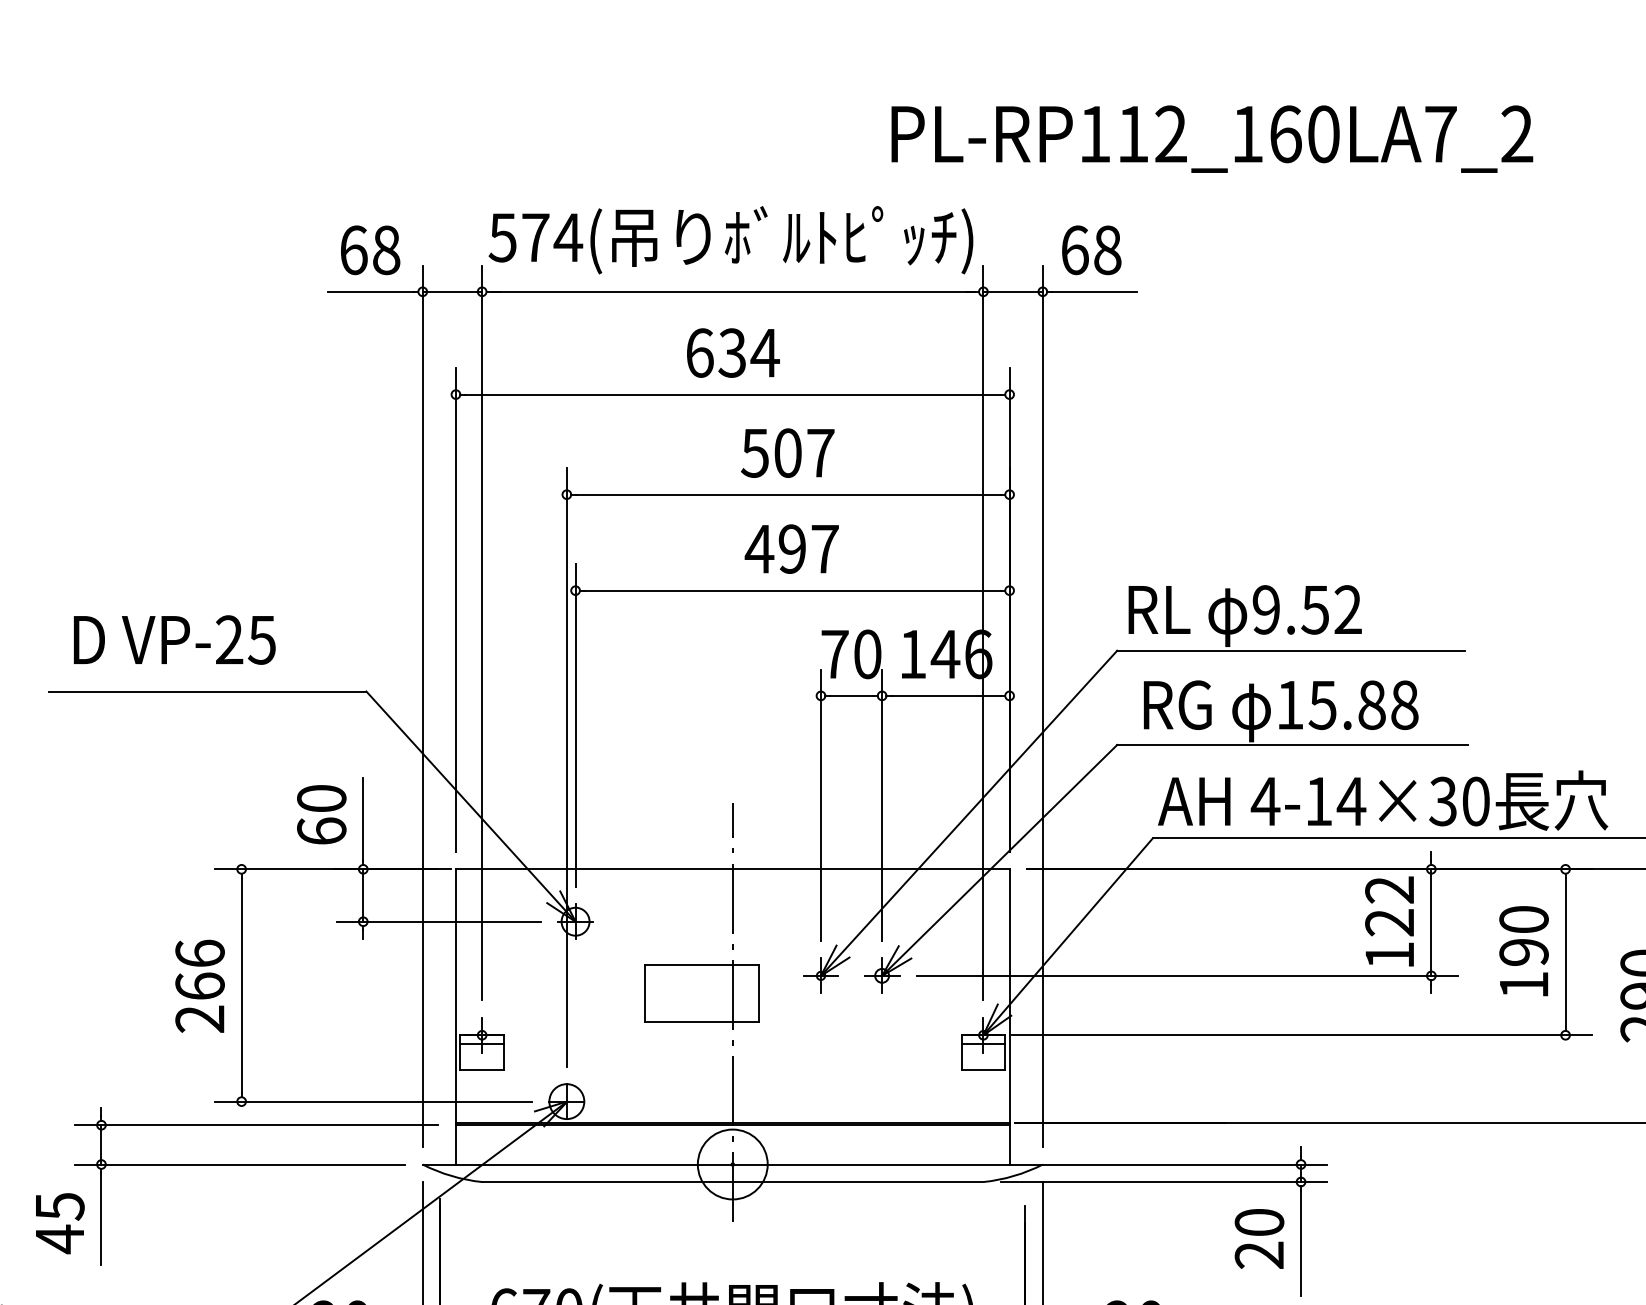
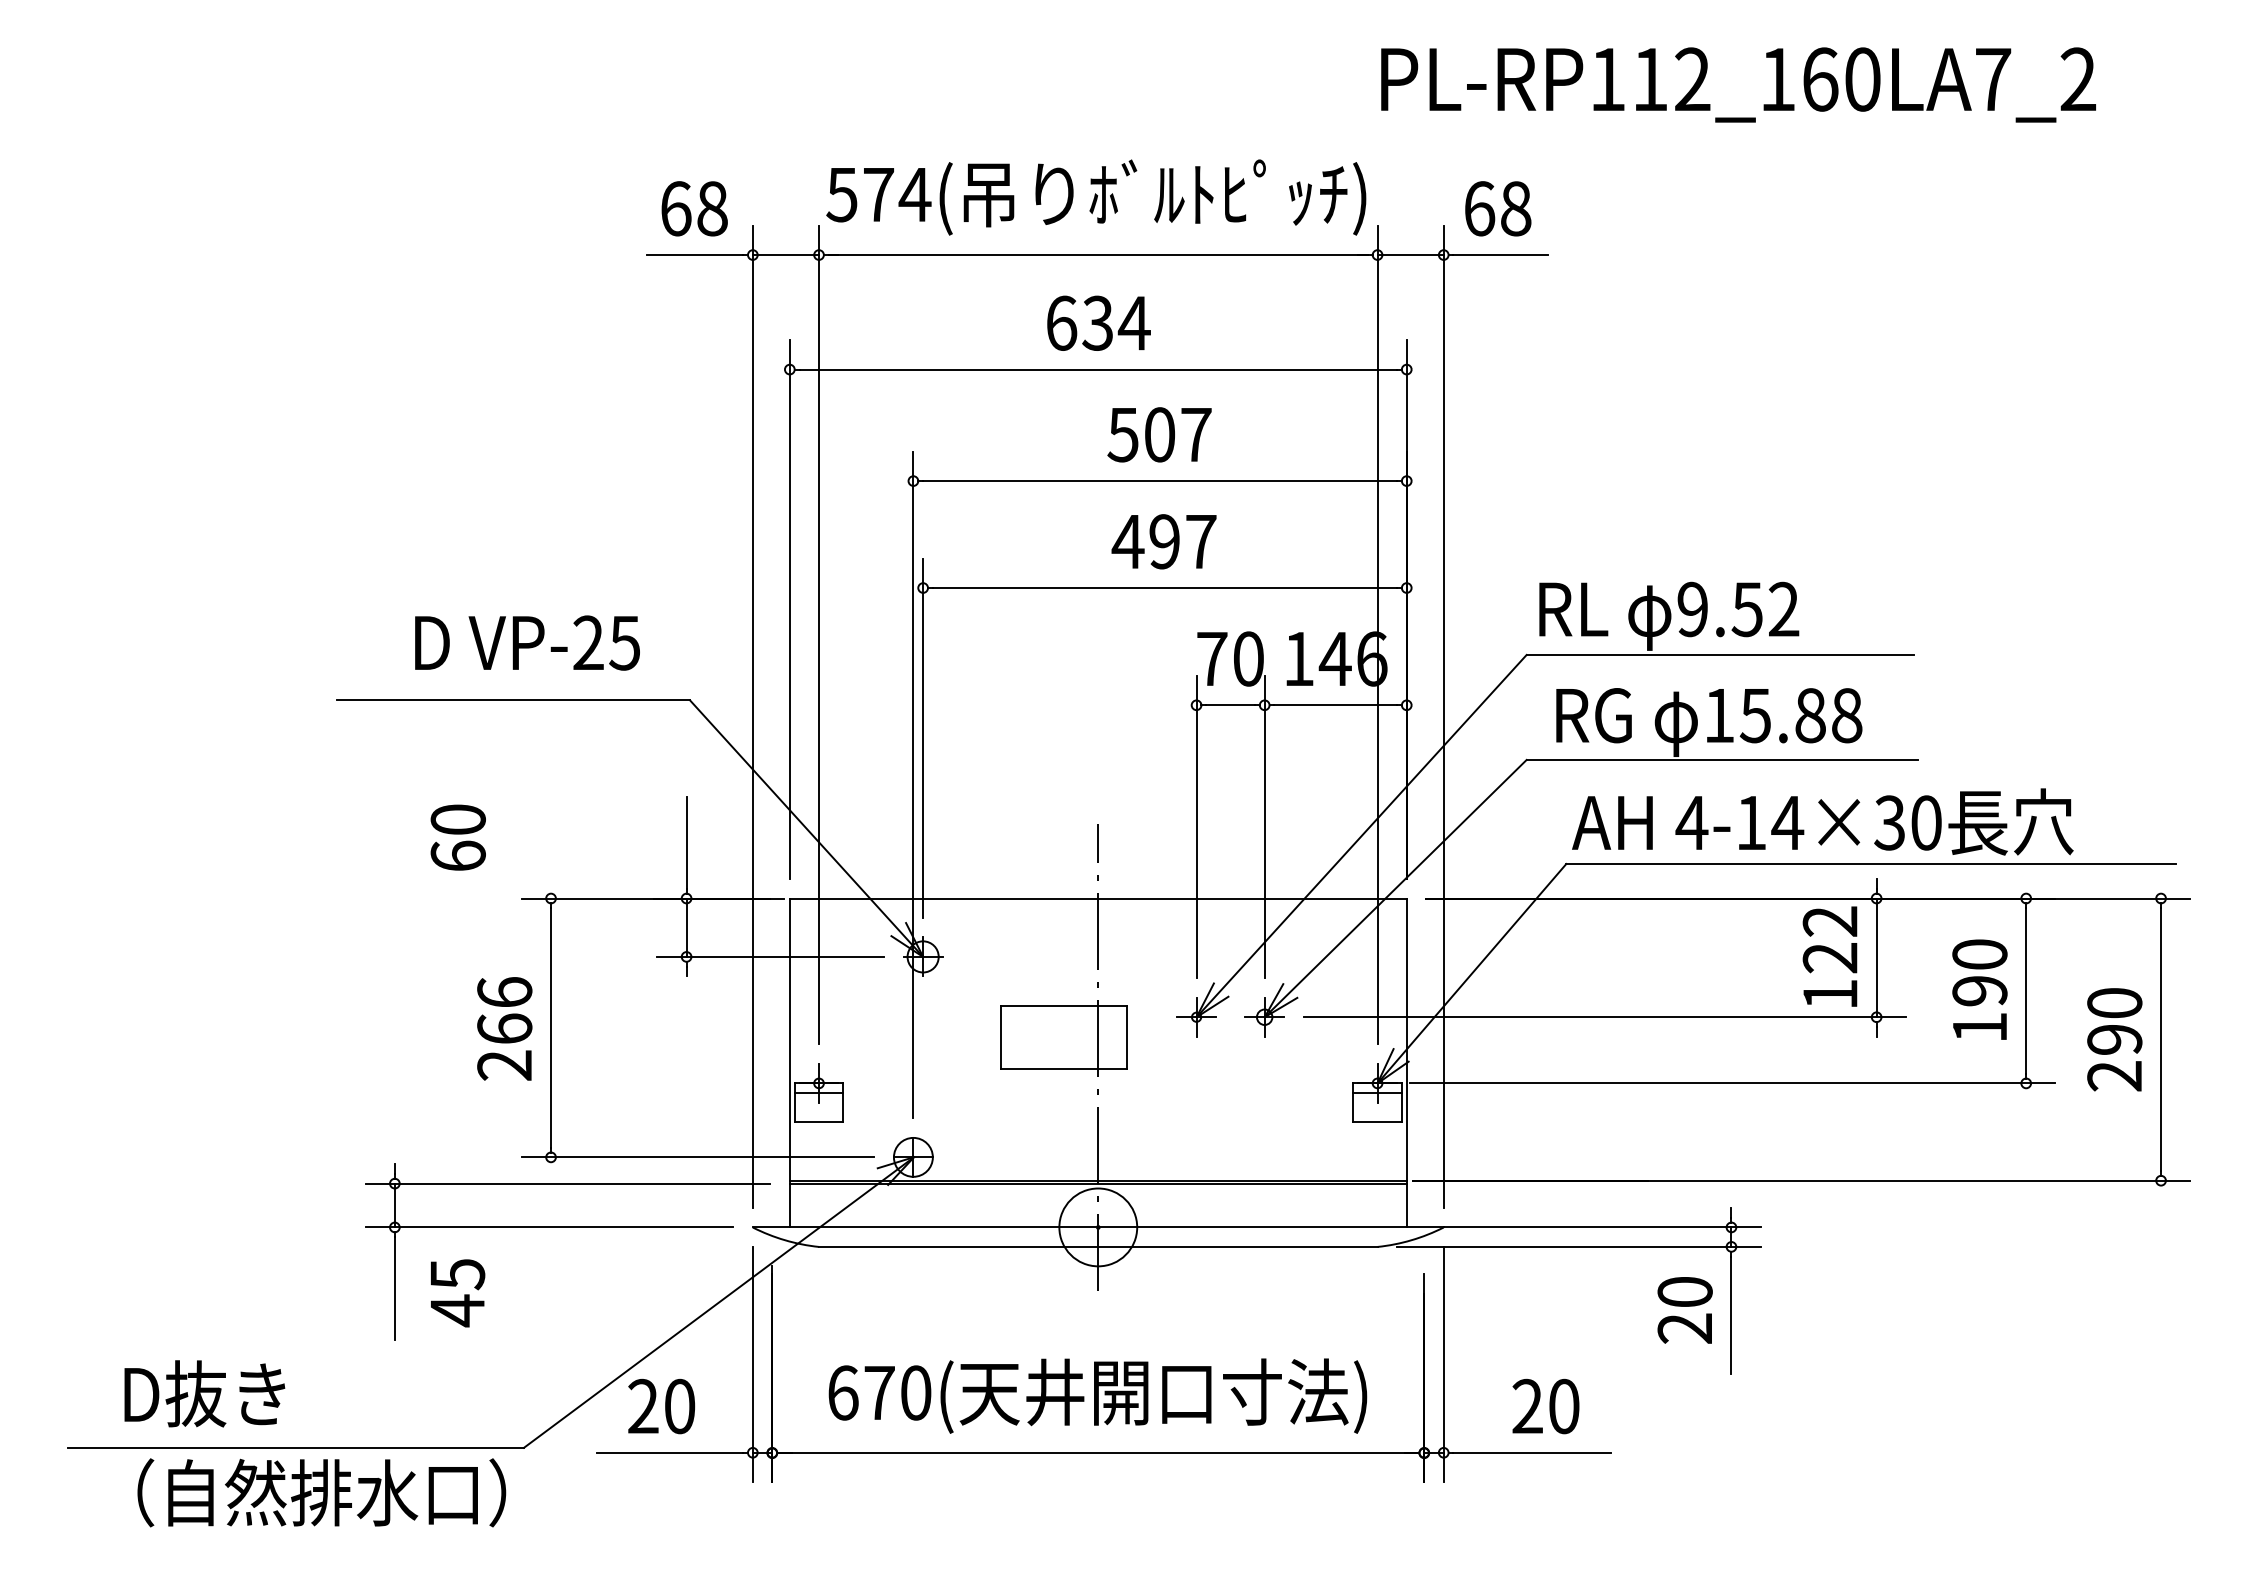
text: (1212, 138) -> (1738, 84), moved
text: (174, 639) -> (527, 642), moved
text: (321, 814) -> (457, 837), moved
text: (60, 1223) -> (458, 1293), moved

